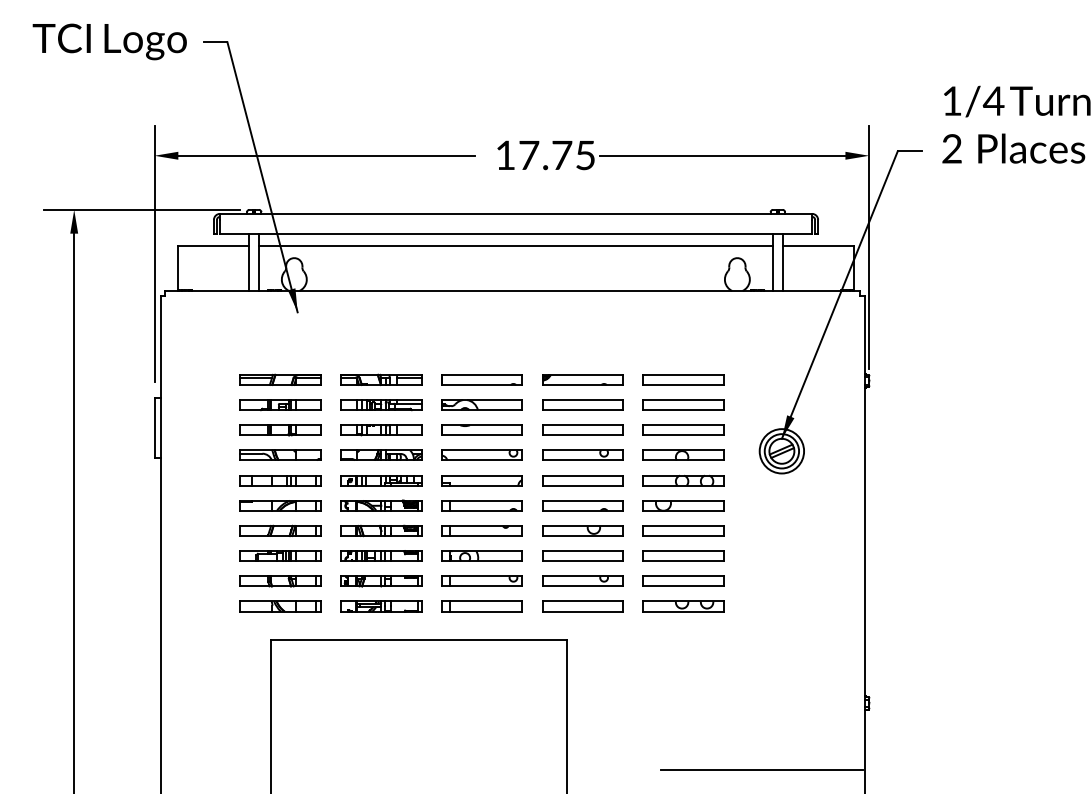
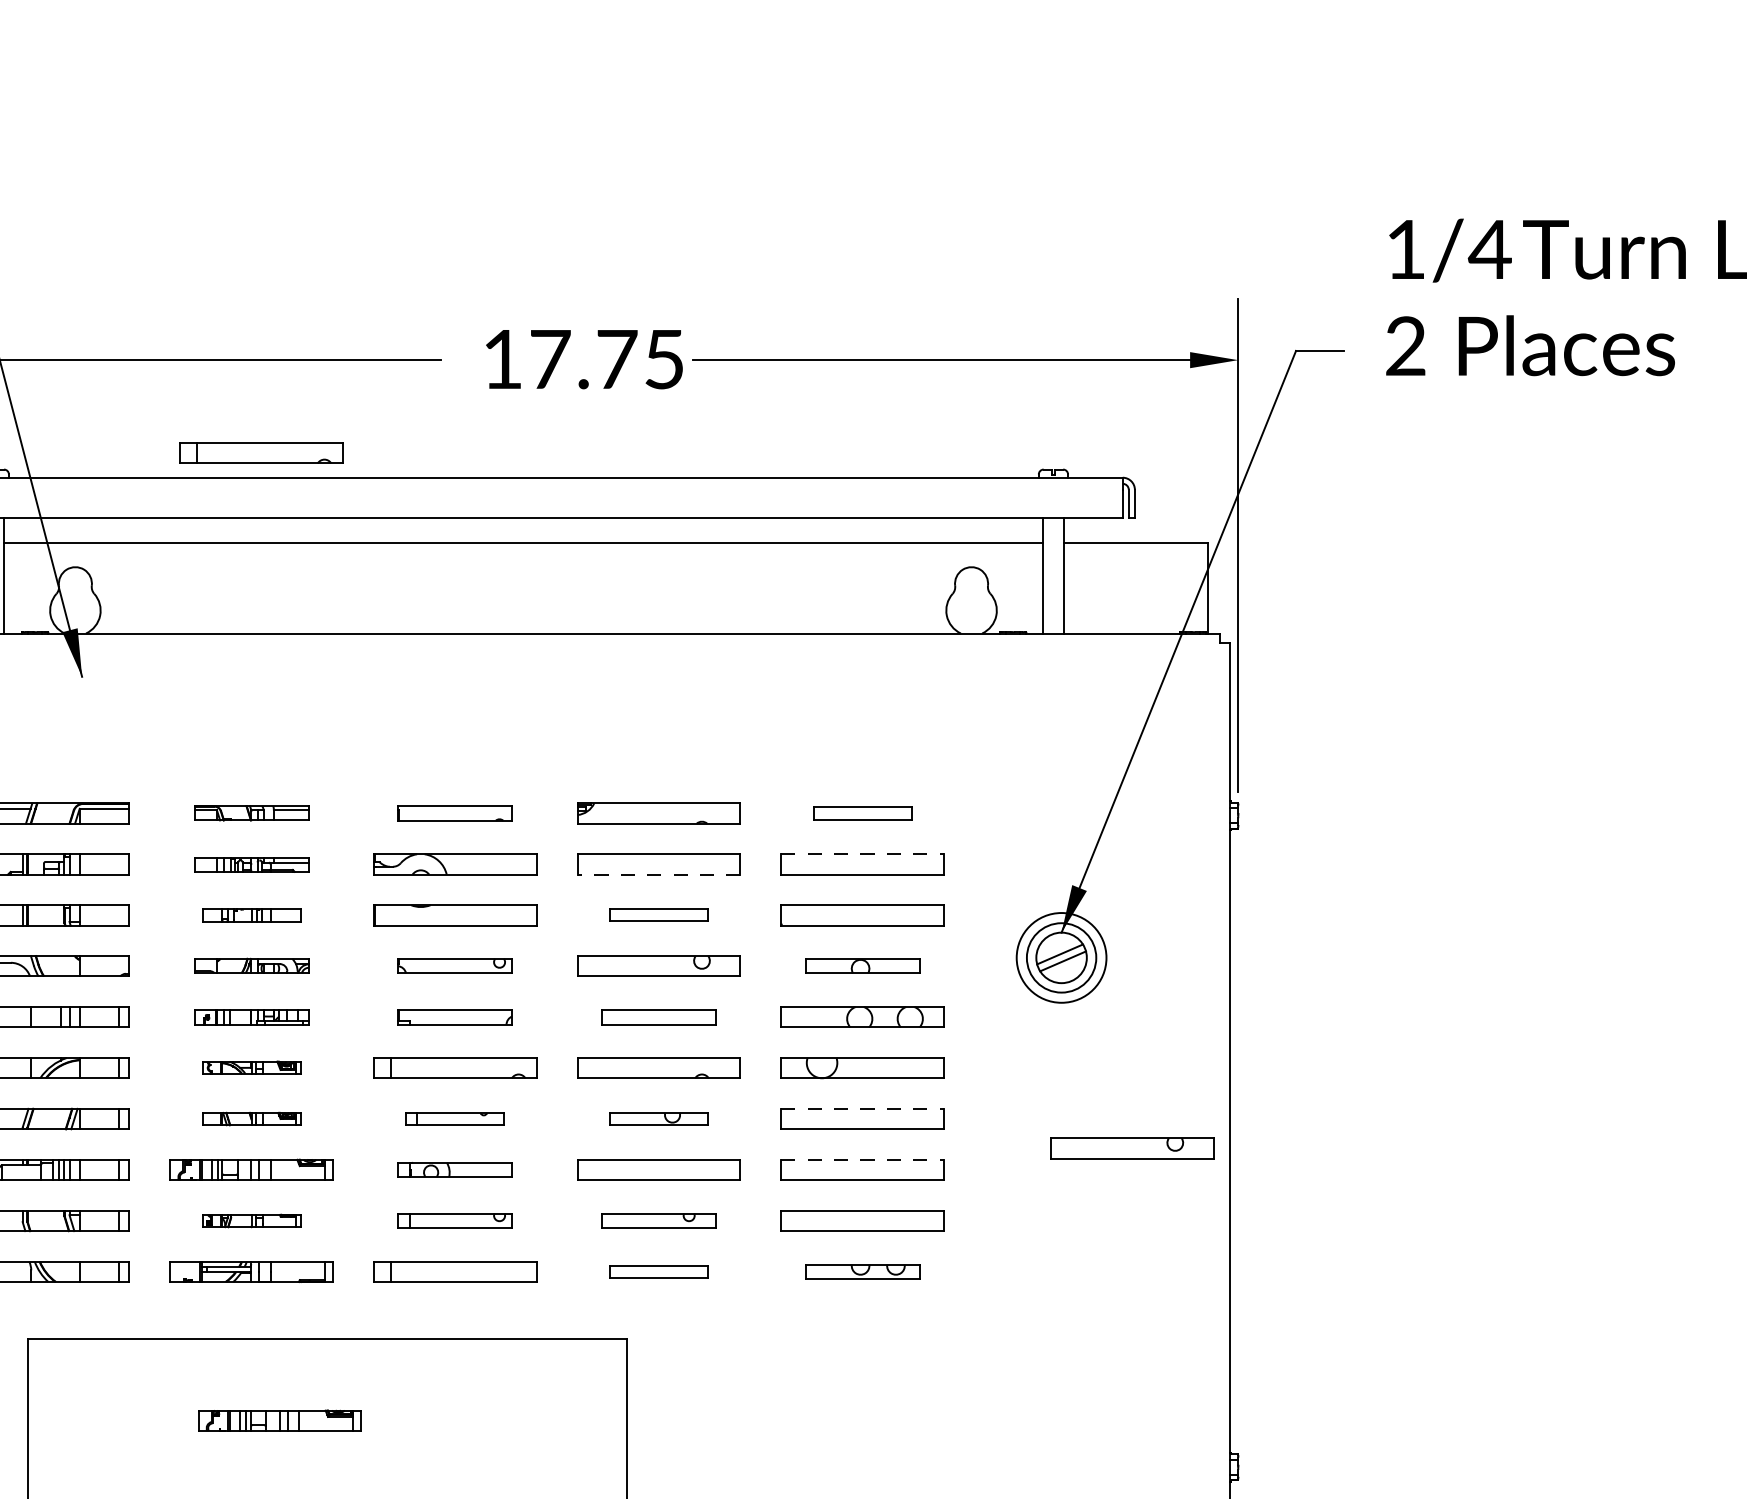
part: (385, 201) -> (259, 452), added
part: (381, 379) -> (251, 812), size x0.7
part: (481, 379) -> (453, 812), size x0.7
part: (683, 379) -> (862, 812), size x0.6
line: (684, 400) -> (864, 855), solid -> dashed
part: (381, 405) -> (251, 865), size x0.7
line: (582, 410) -> (658, 875), solid -> dashed
part: (582, 429) -> (658, 913), size x0.6
part: (381, 430) -> (251, 915), size x0.6
part: (381, 454) -> (251, 964), size x0.7
part: (481, 454) -> (453, 964), size x0.7
part: (683, 454) -> (862, 964), size x0.7
part: (381, 480) -> (251, 1016), size x0.7
part: (481, 480) -> (453, 1016), size x0.7
part: (582, 480) -> (658, 1016), size x0.7
part: (381, 505) -> (251, 1067), size x0.6
line: (684, 525) -> (864, 1107), solid -> dashed
part: (381, 530) -> (251, 1118), size x0.6
part: (481, 530) -> (453, 1118), size x0.6
part: (582, 530) -> (658, 1118), size x0.6
part: (816, 544) -> (1131, 1146), added
line: (684, 551) -> (864, 1160), solid -> dashed
part: (481, 555) -> (453, 1168), size x0.7
part: (481, 580) -> (453, 1219), size x0.7
part: (582, 580) -> (658, 1219), size x0.7
part: (381, 581) -> (251, 1221), size x0.6
part: (582, 606) -> (658, 1271), size x0.6
part: (683, 606) -> (862, 1271), size x0.7
part: (395, 679) -> (280, 1419), added

